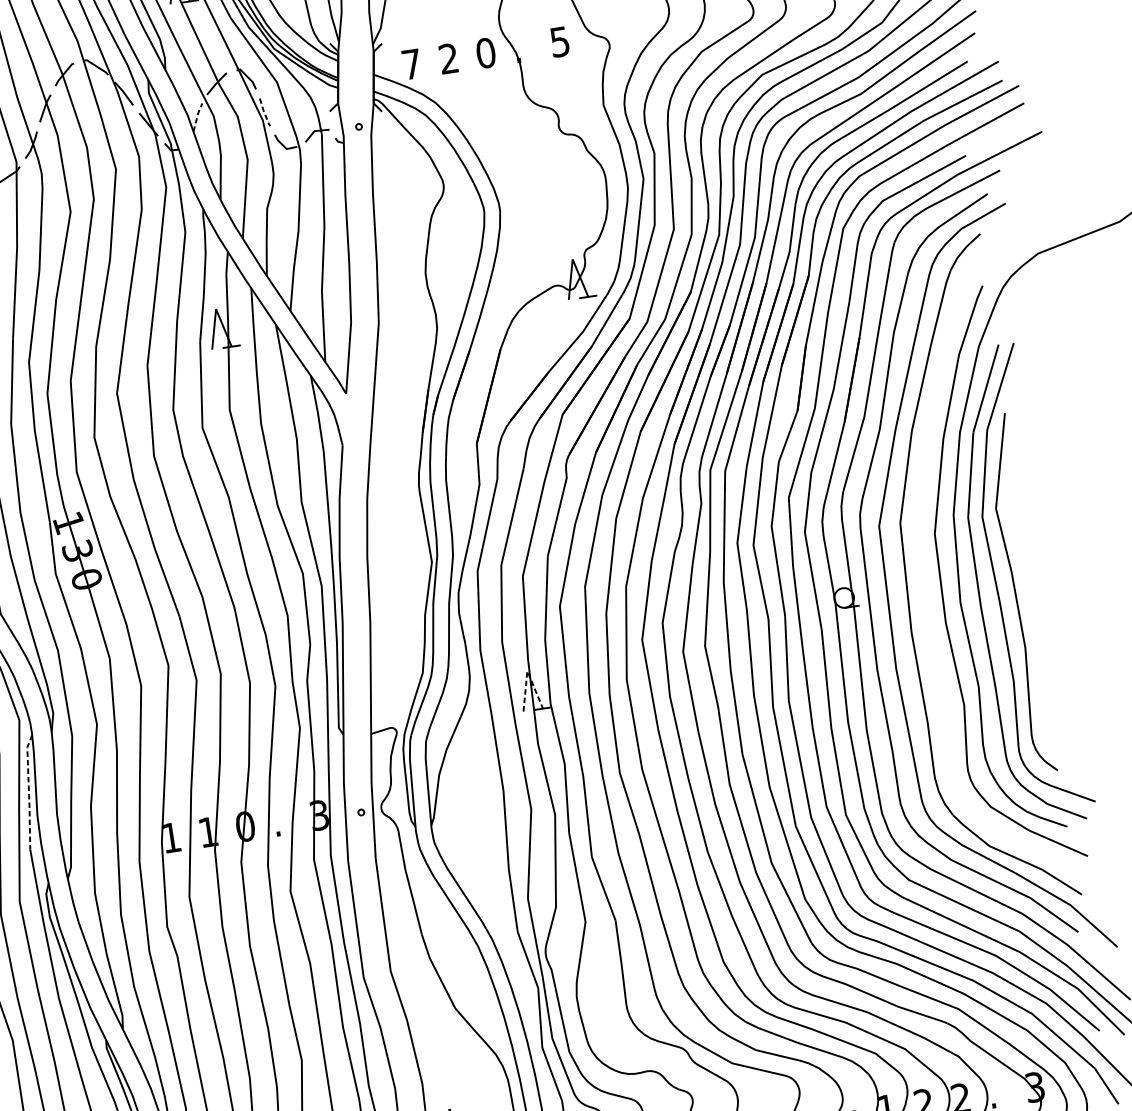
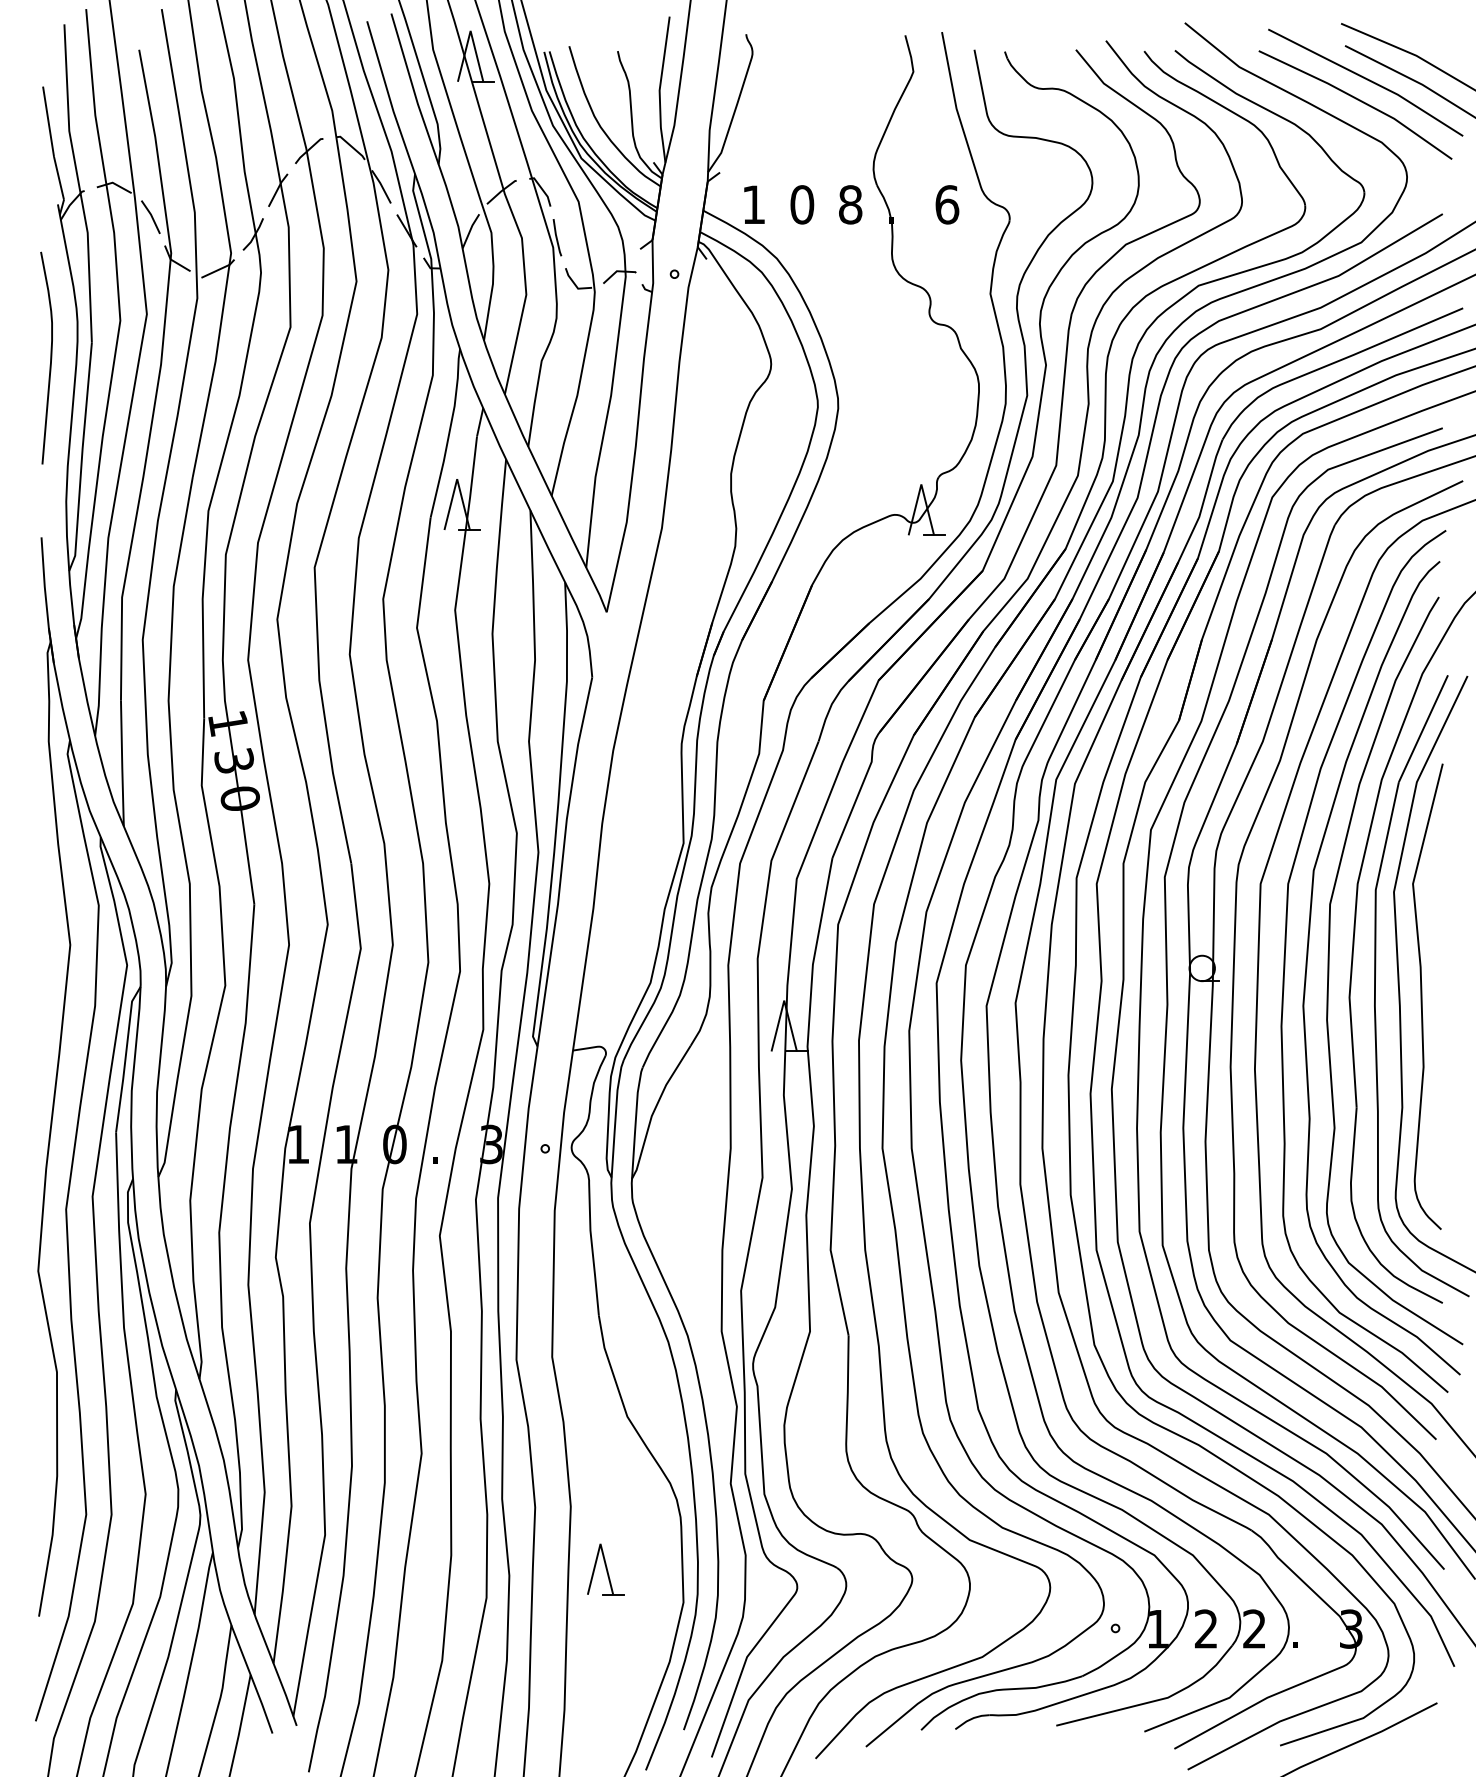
text: (560, 41) -> (947, 204), 5 -> 6
text: (485, 52) -> (850, 204), 0 -> 8
text: (449, 58) -> (802, 204), 2 -> 0
text: (411, 64) -> (753, 204), 7 -> 1
line: (264, 113) -> (556, 238), dashed -> solid
line: (197, 116) -> (470, 230), dashed -> solid
curve: (924, 585) -> (1307, 968), added
line: (527, 671) -> (784, 1000), dashed -> solid
line: (28, 791) -> (125, 1058), dashed -> solid

